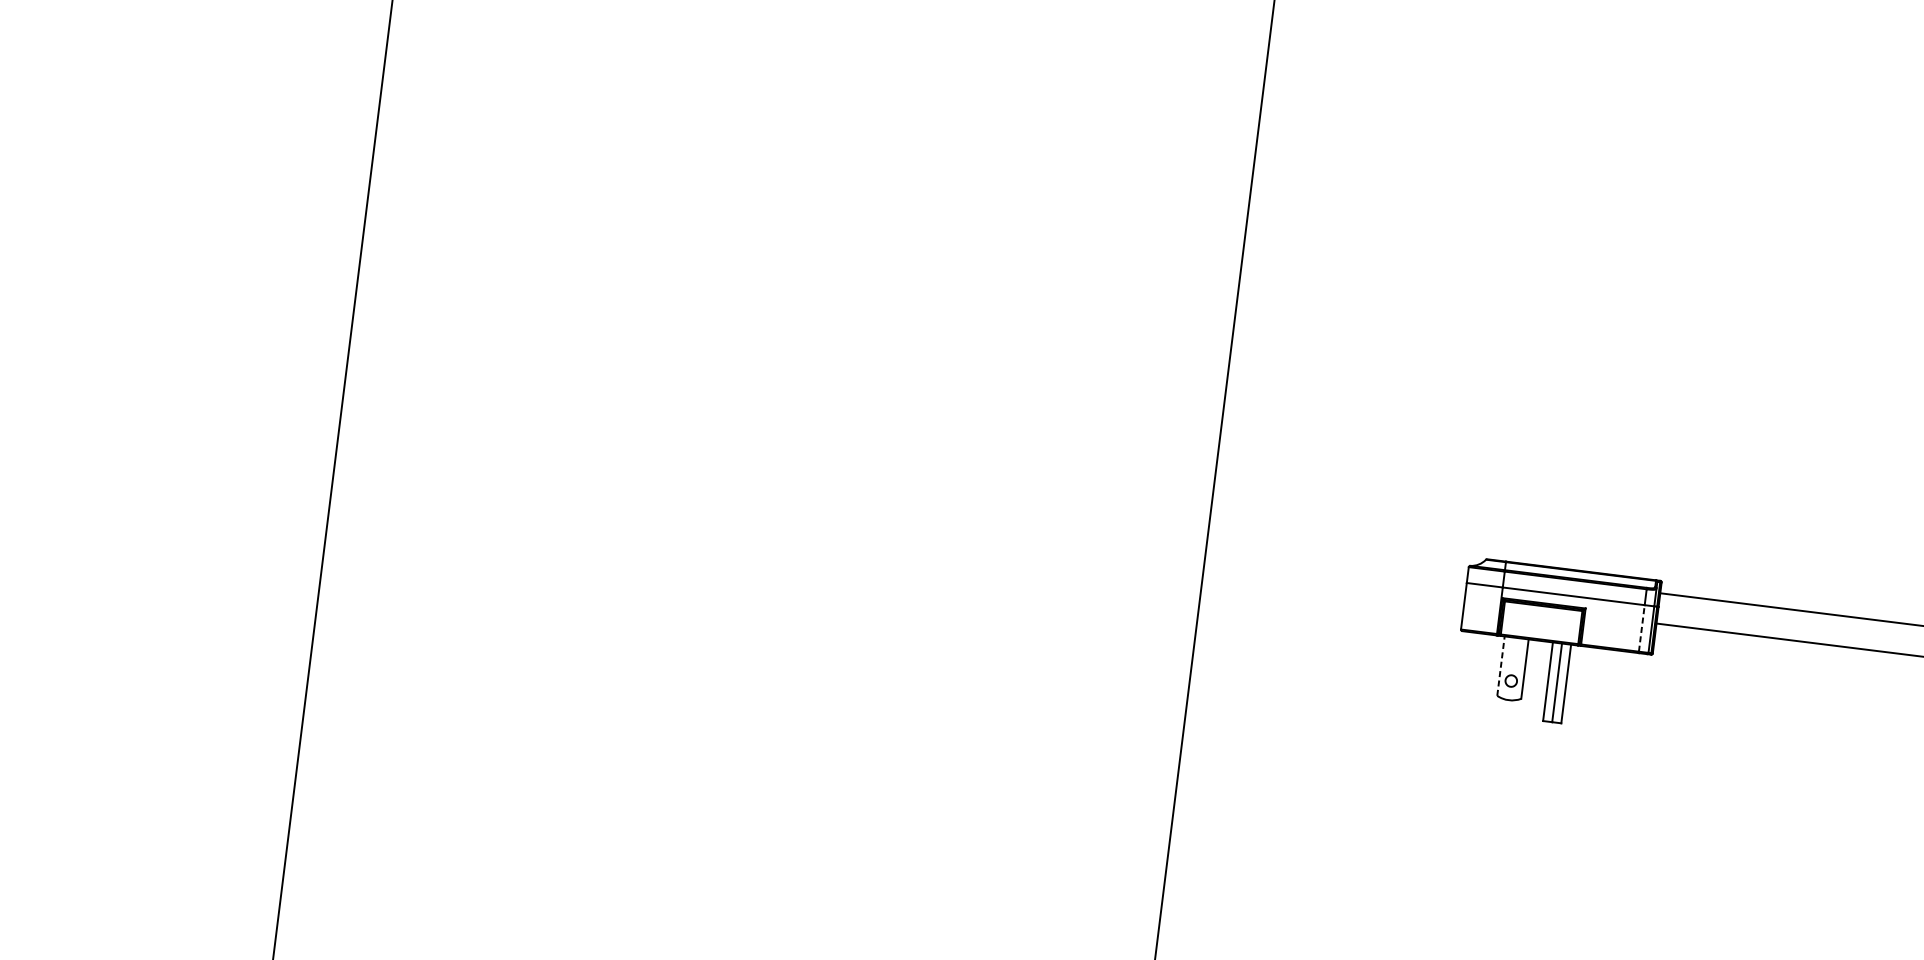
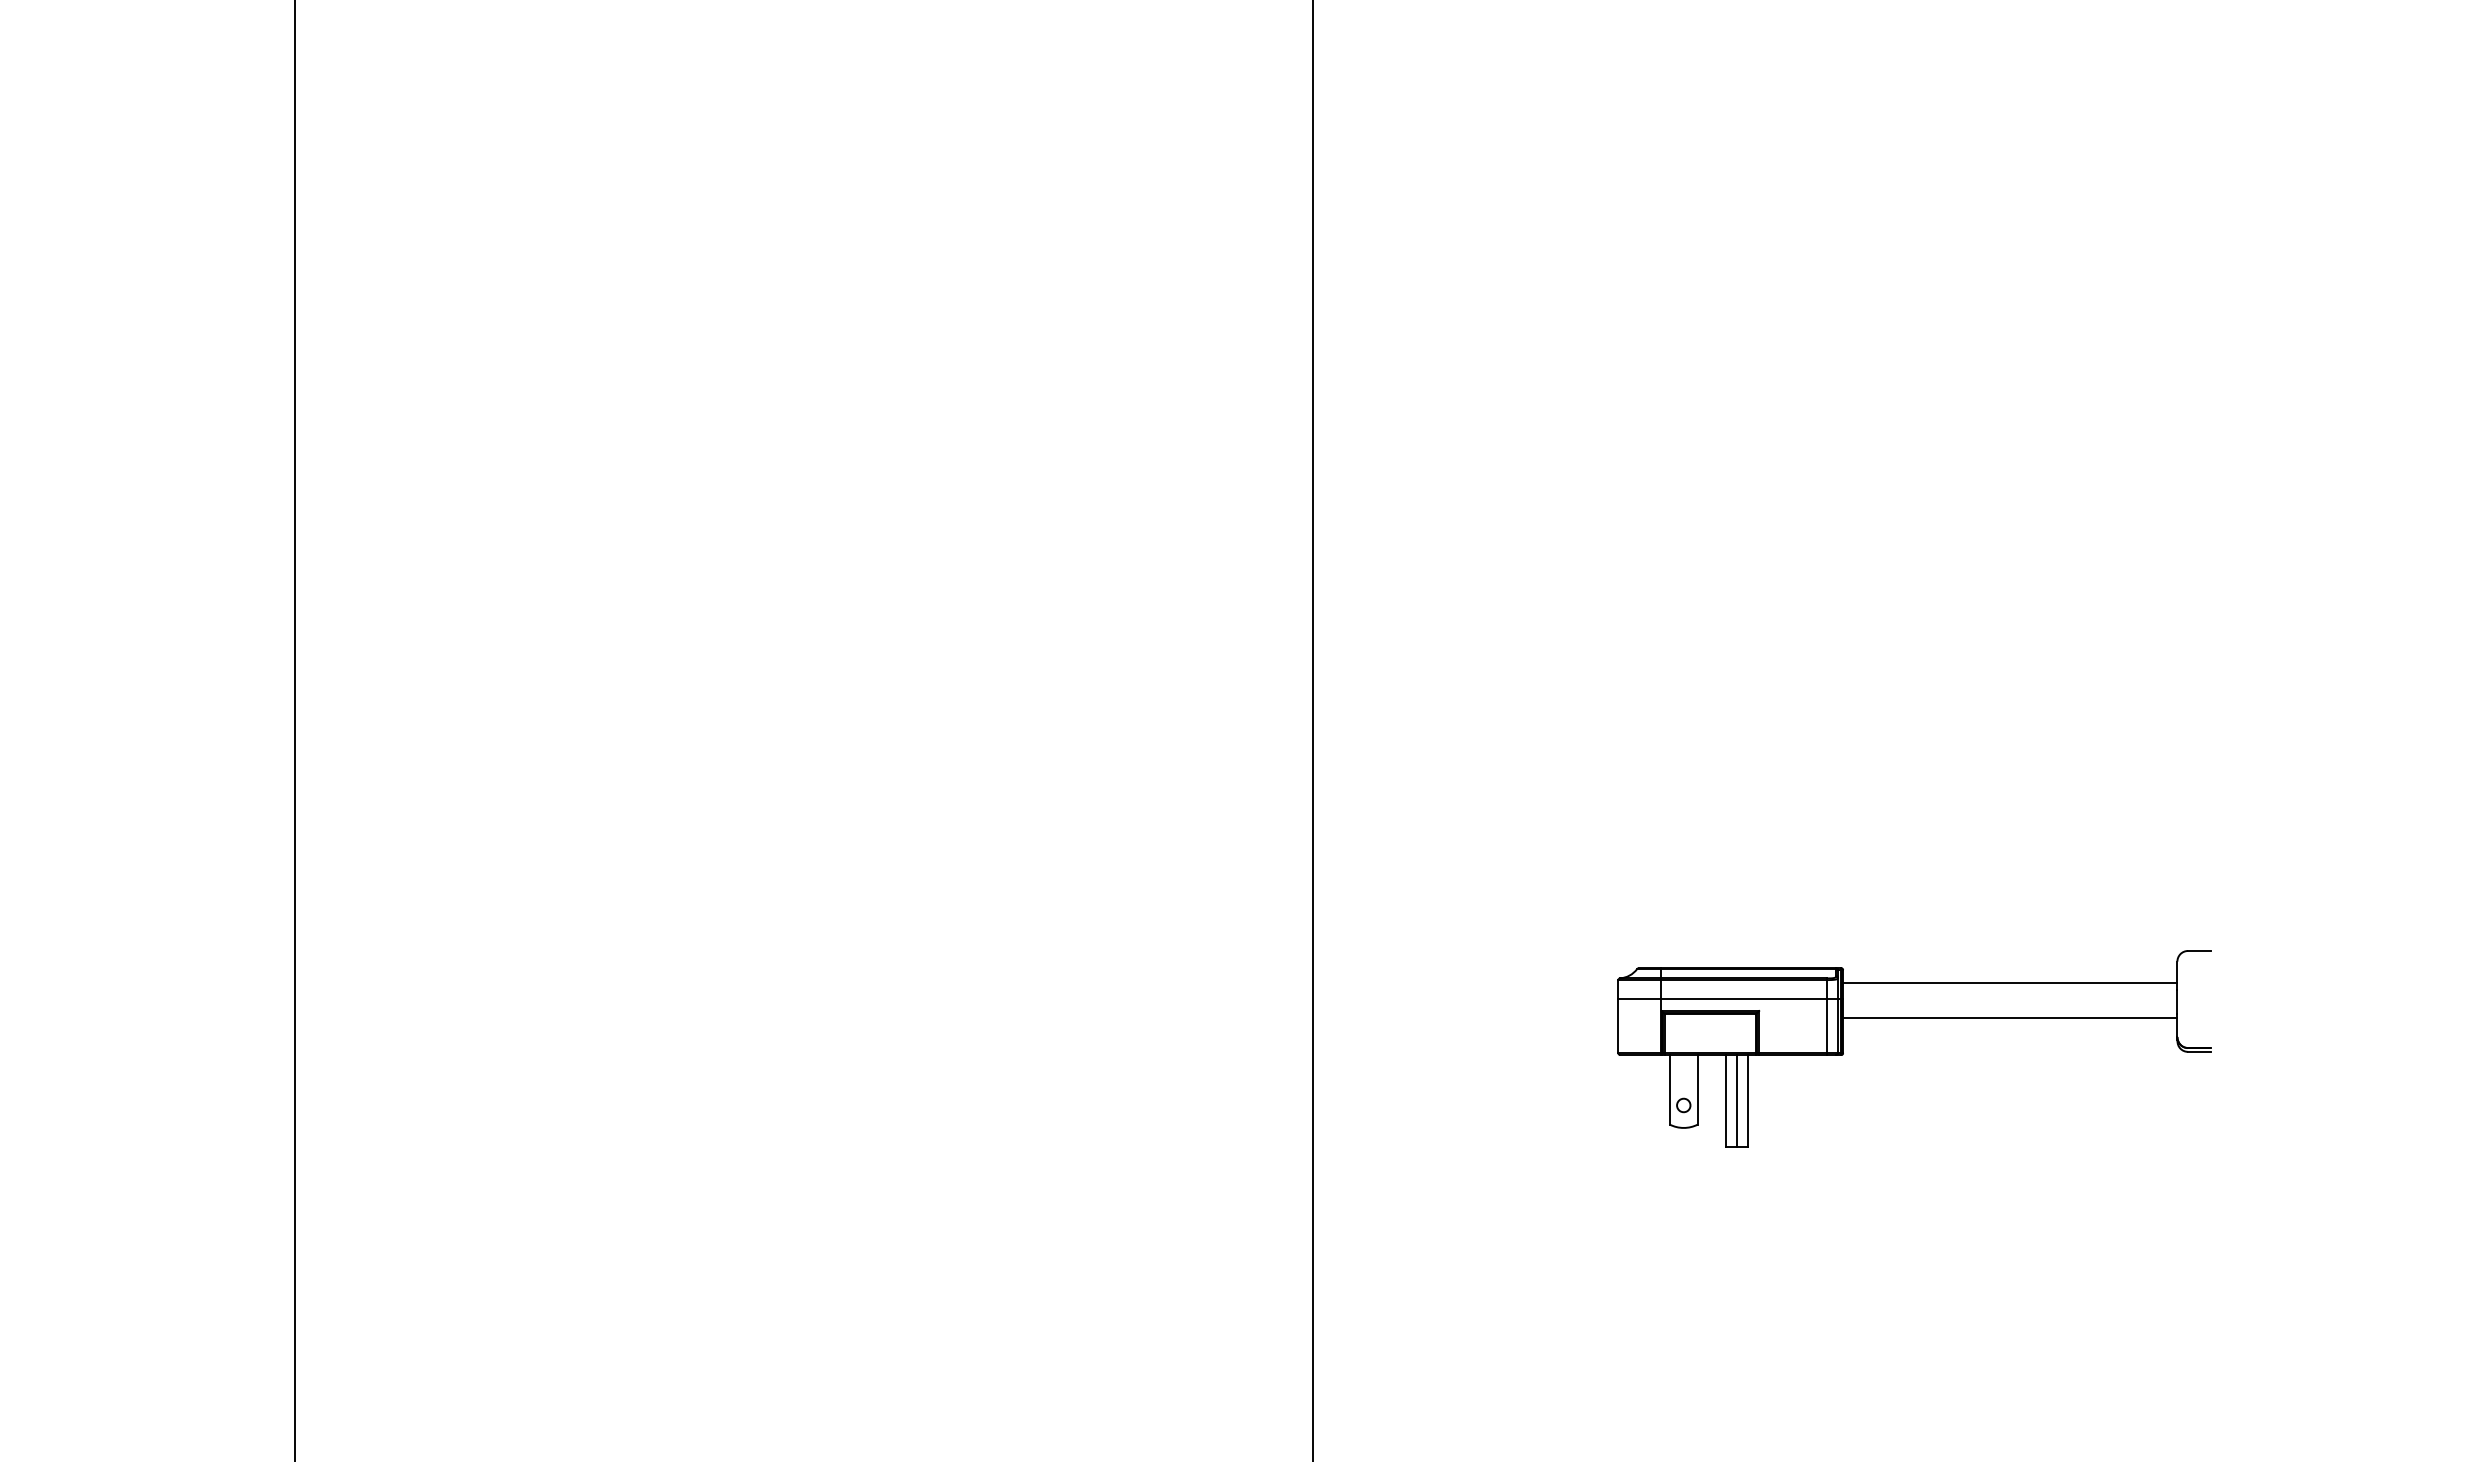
line: (1641, 627) -> (1826, 1025), dashed -> solid
line: (1500, 665) -> (1669, 1089), dashed -> solid

